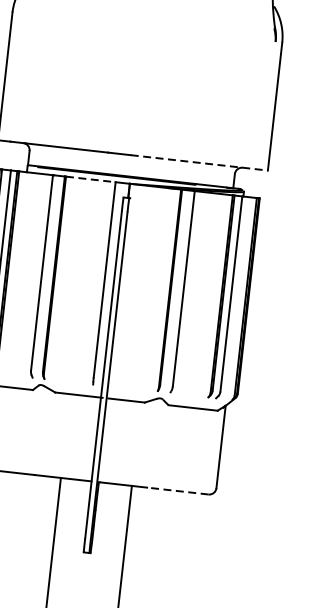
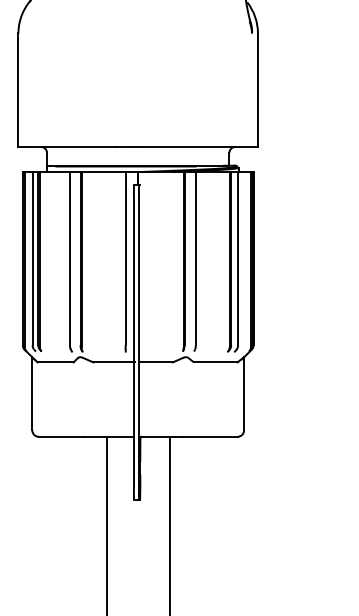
line: (199, 162) -> (197, 146), dashed -> solid
line: (91, 180) -> (104, 172), dashed -> solid
line: (177, 490) -> (210, 436), dashed -> solid

